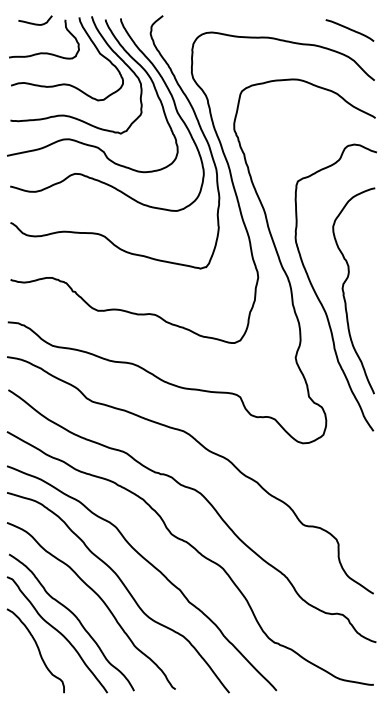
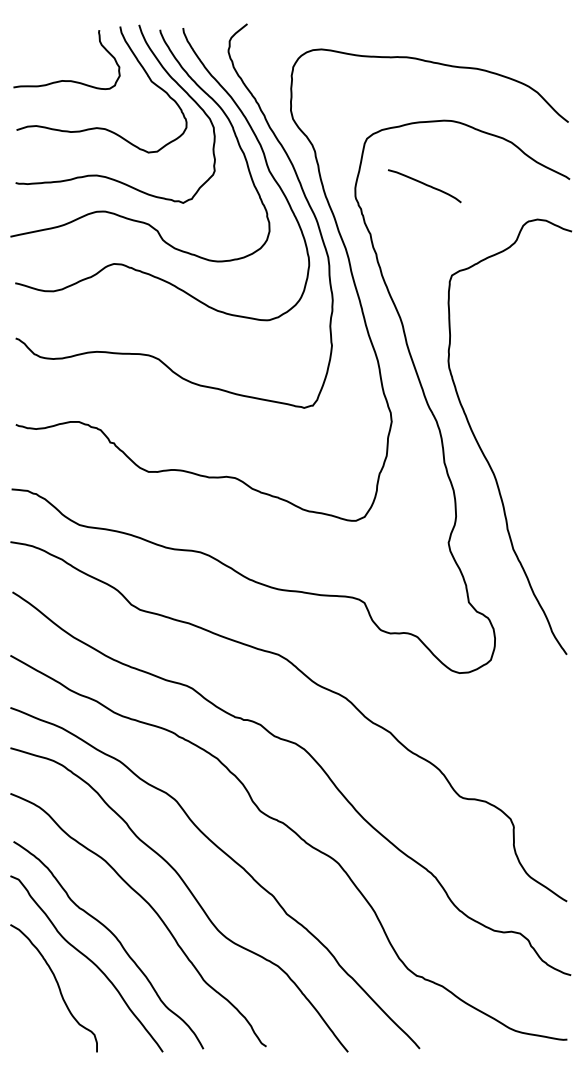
curve: (35, 23) -> (53, 35), removed
curve: (349, 29) -> (424, 184), moved
curve: (344, 291) -> (522, 442), removed

